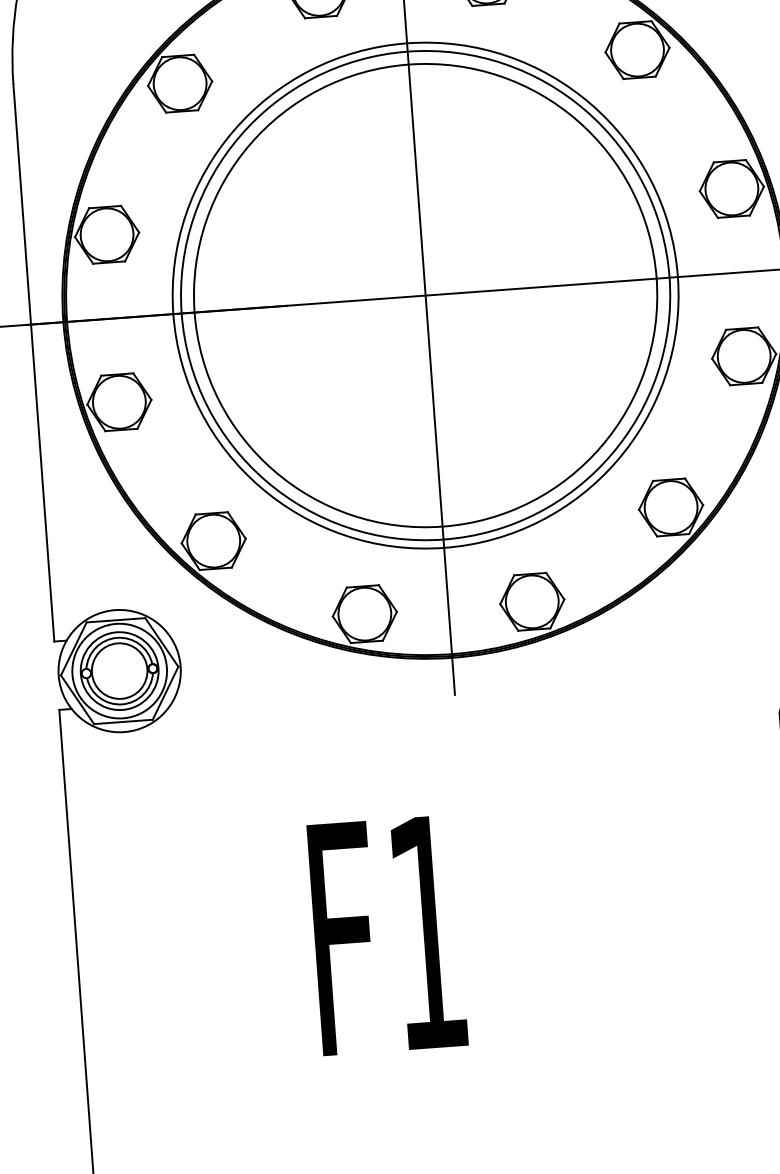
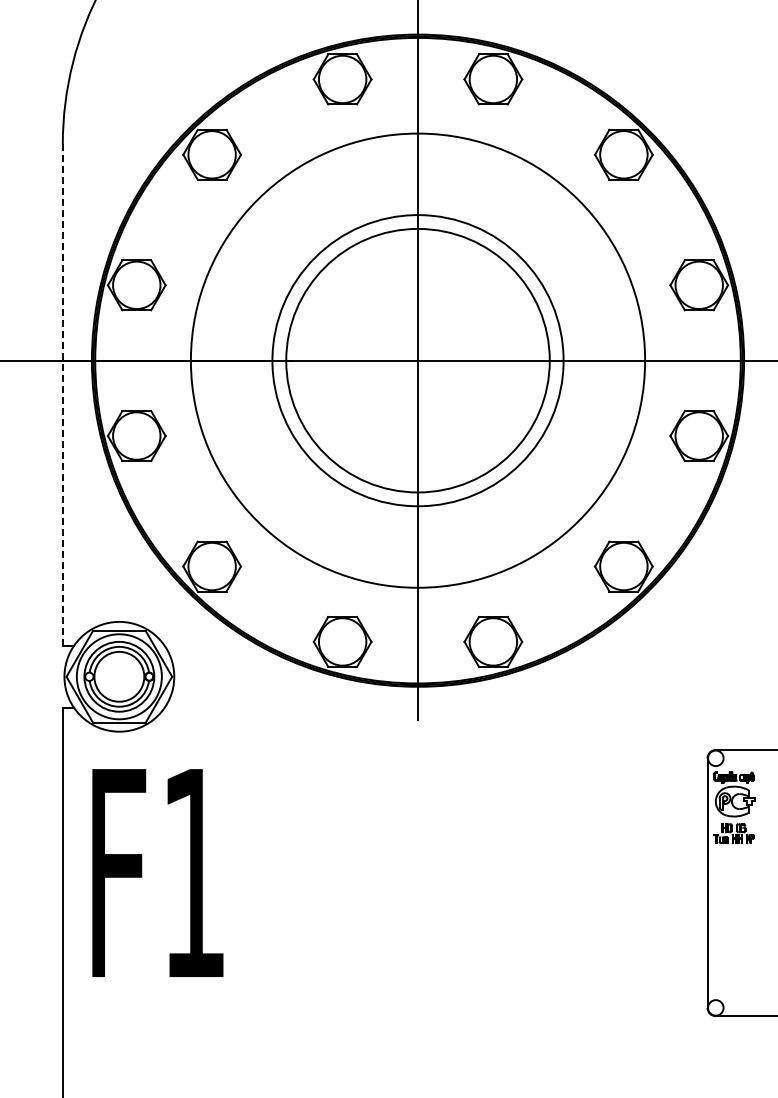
circle: (425, 295) -> (417, 360), size x0.6
circle: (425, 295) -> (417, 360), size x0.7
line: (33, 363) -> (62, 395), solid -> dashed
text: (387, 934) -> (157, 872), moved

